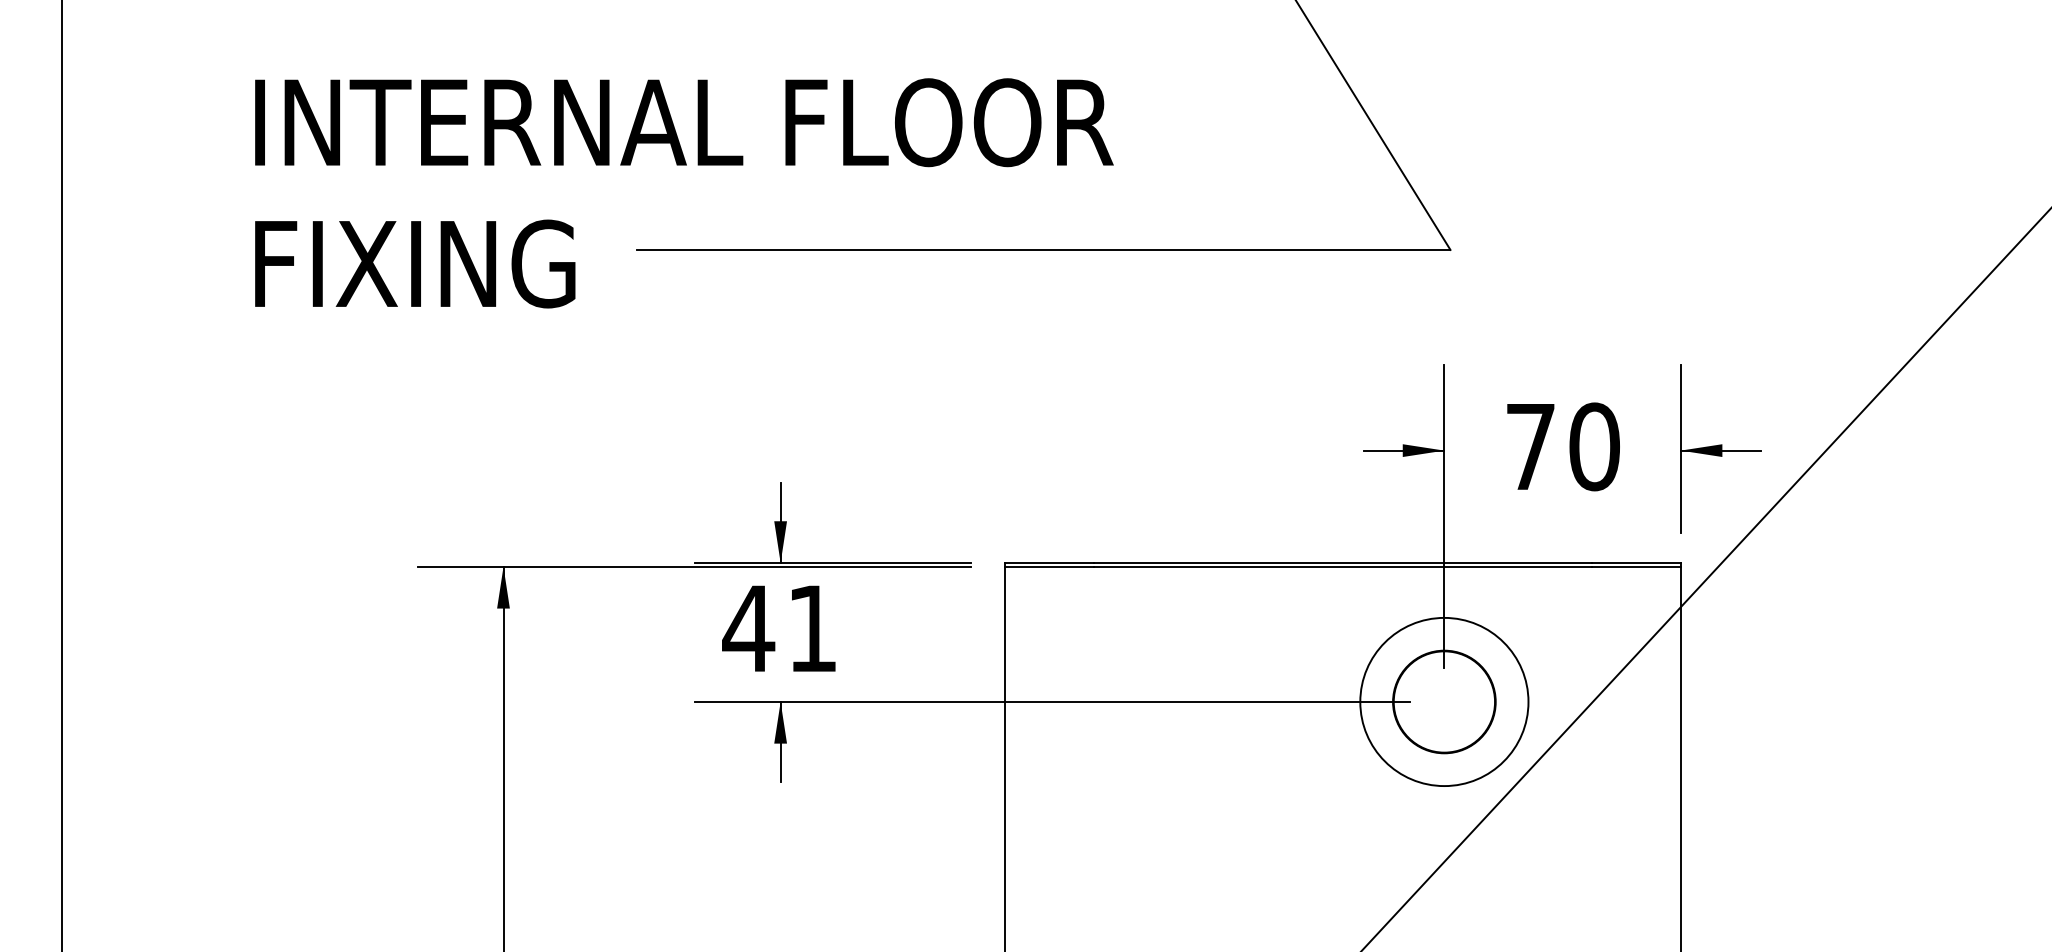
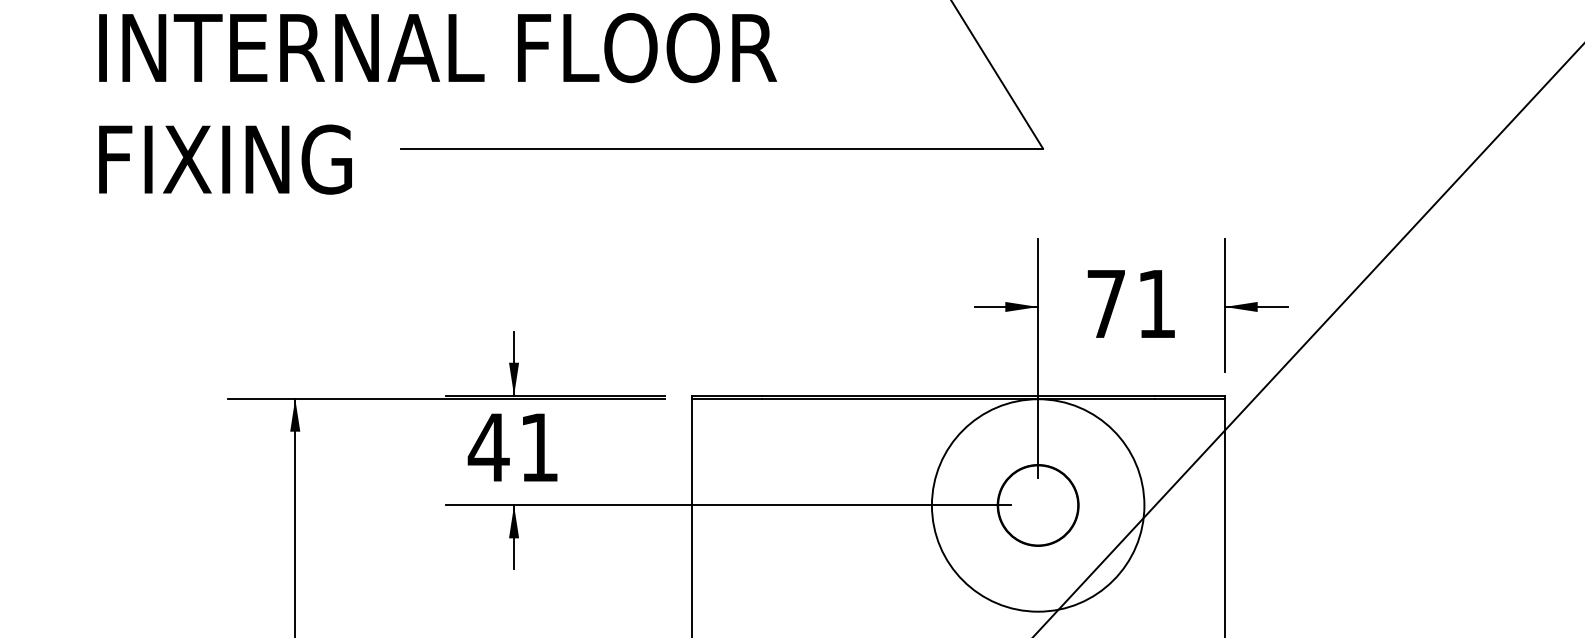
text: (1594, 446) -> (1156, 303), 70 -> 71
circle: (1444, 701) -> (1038, 505), size x1.6

